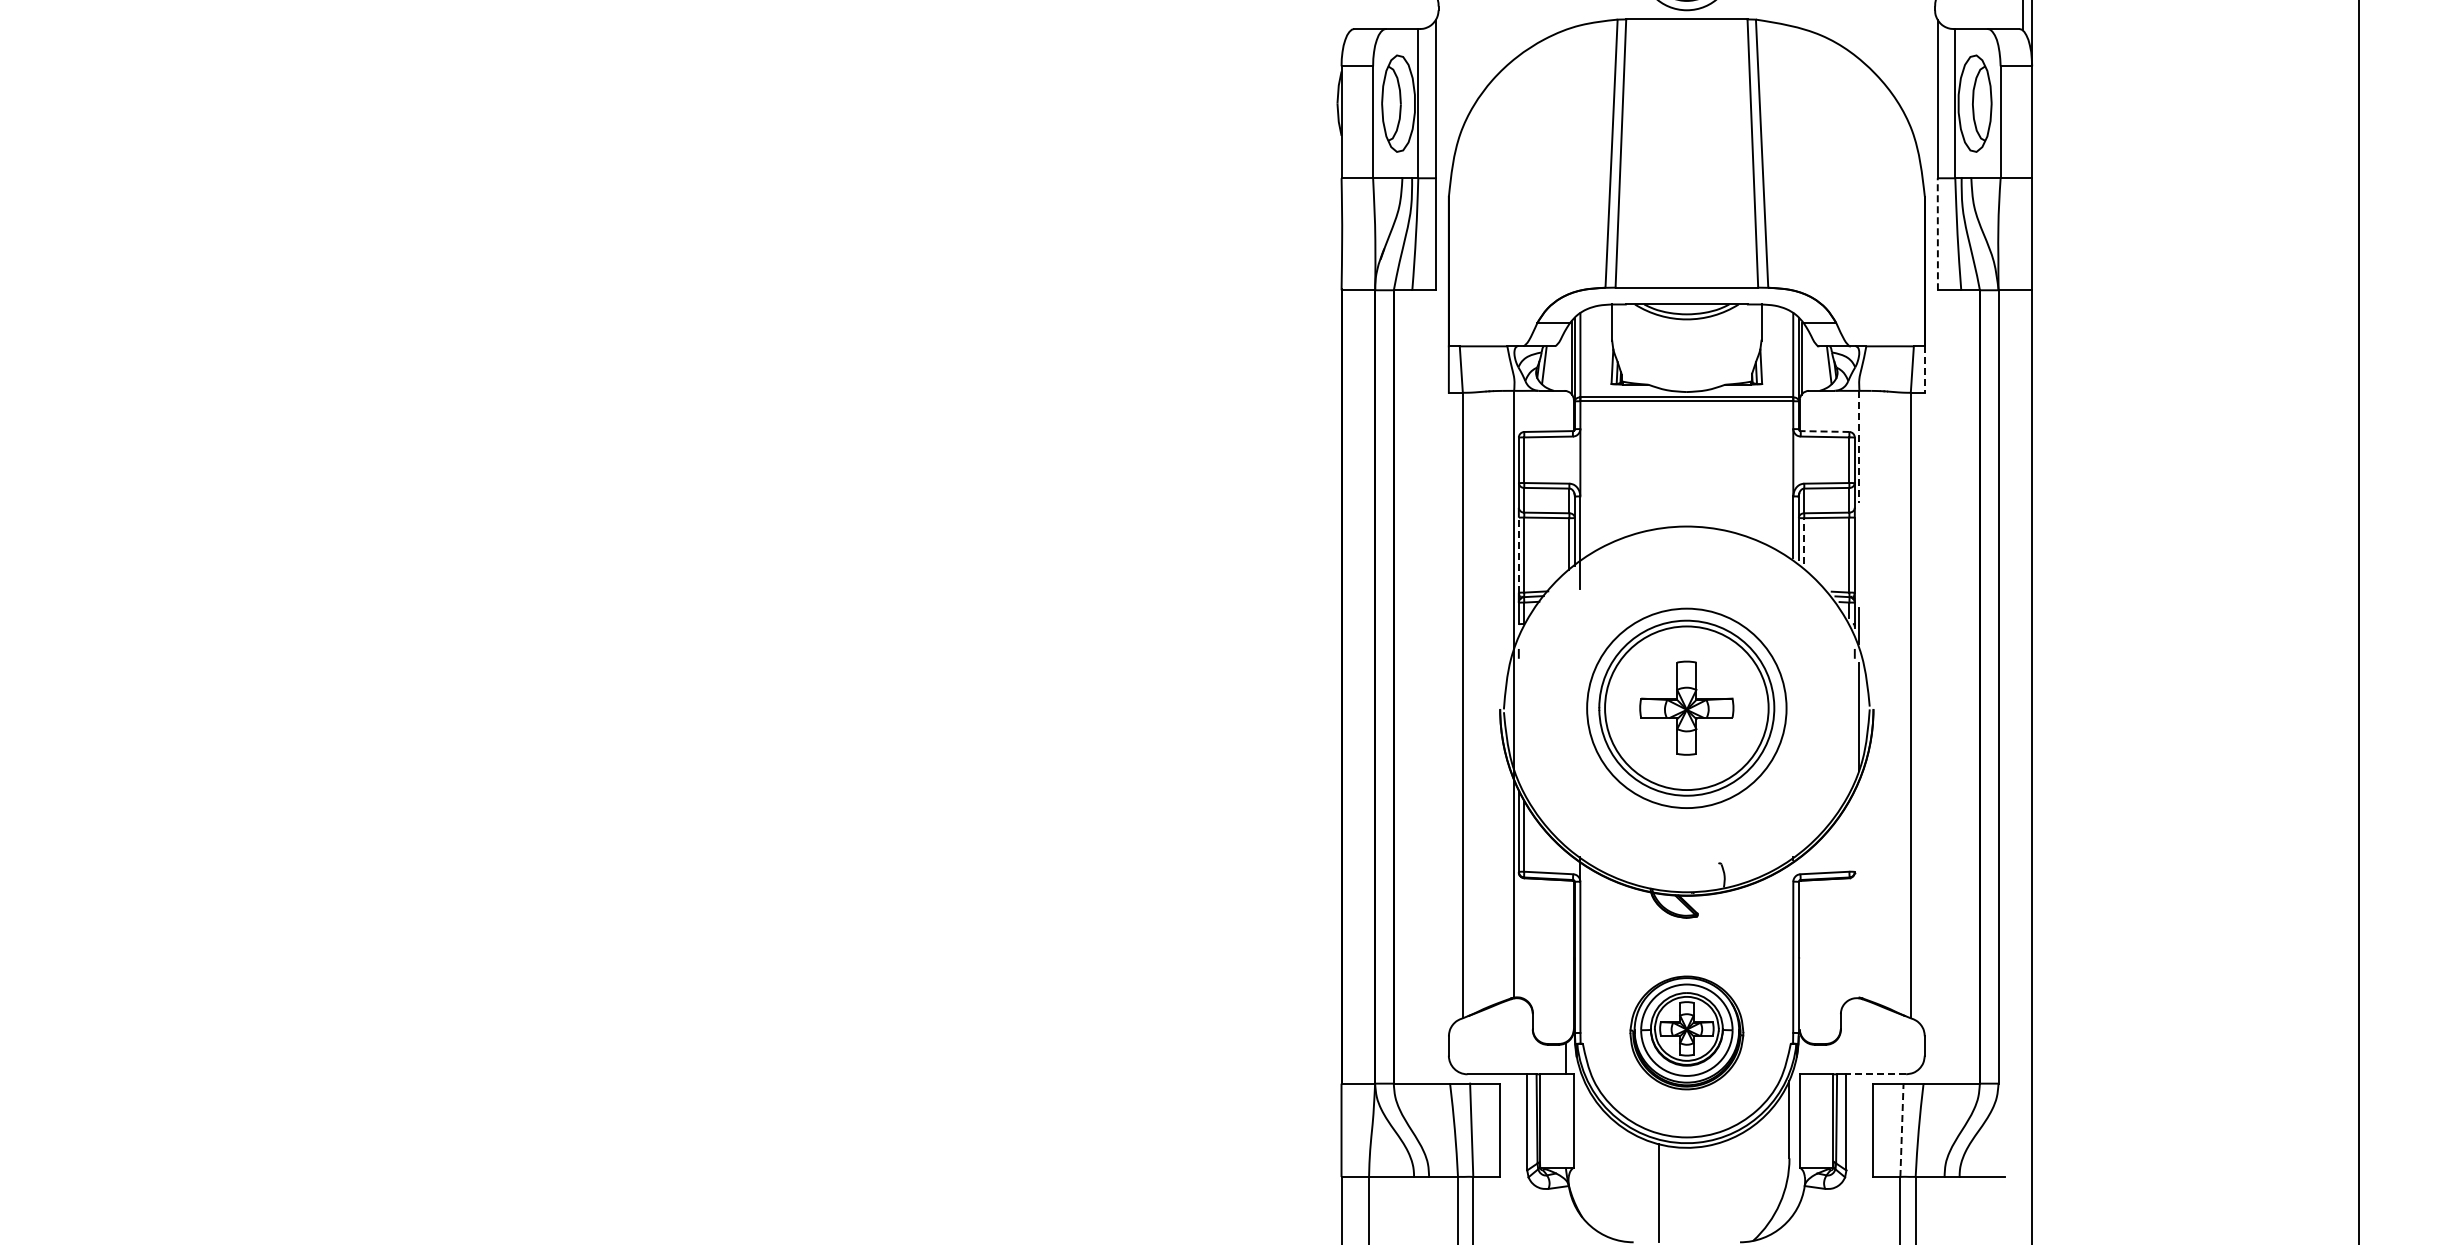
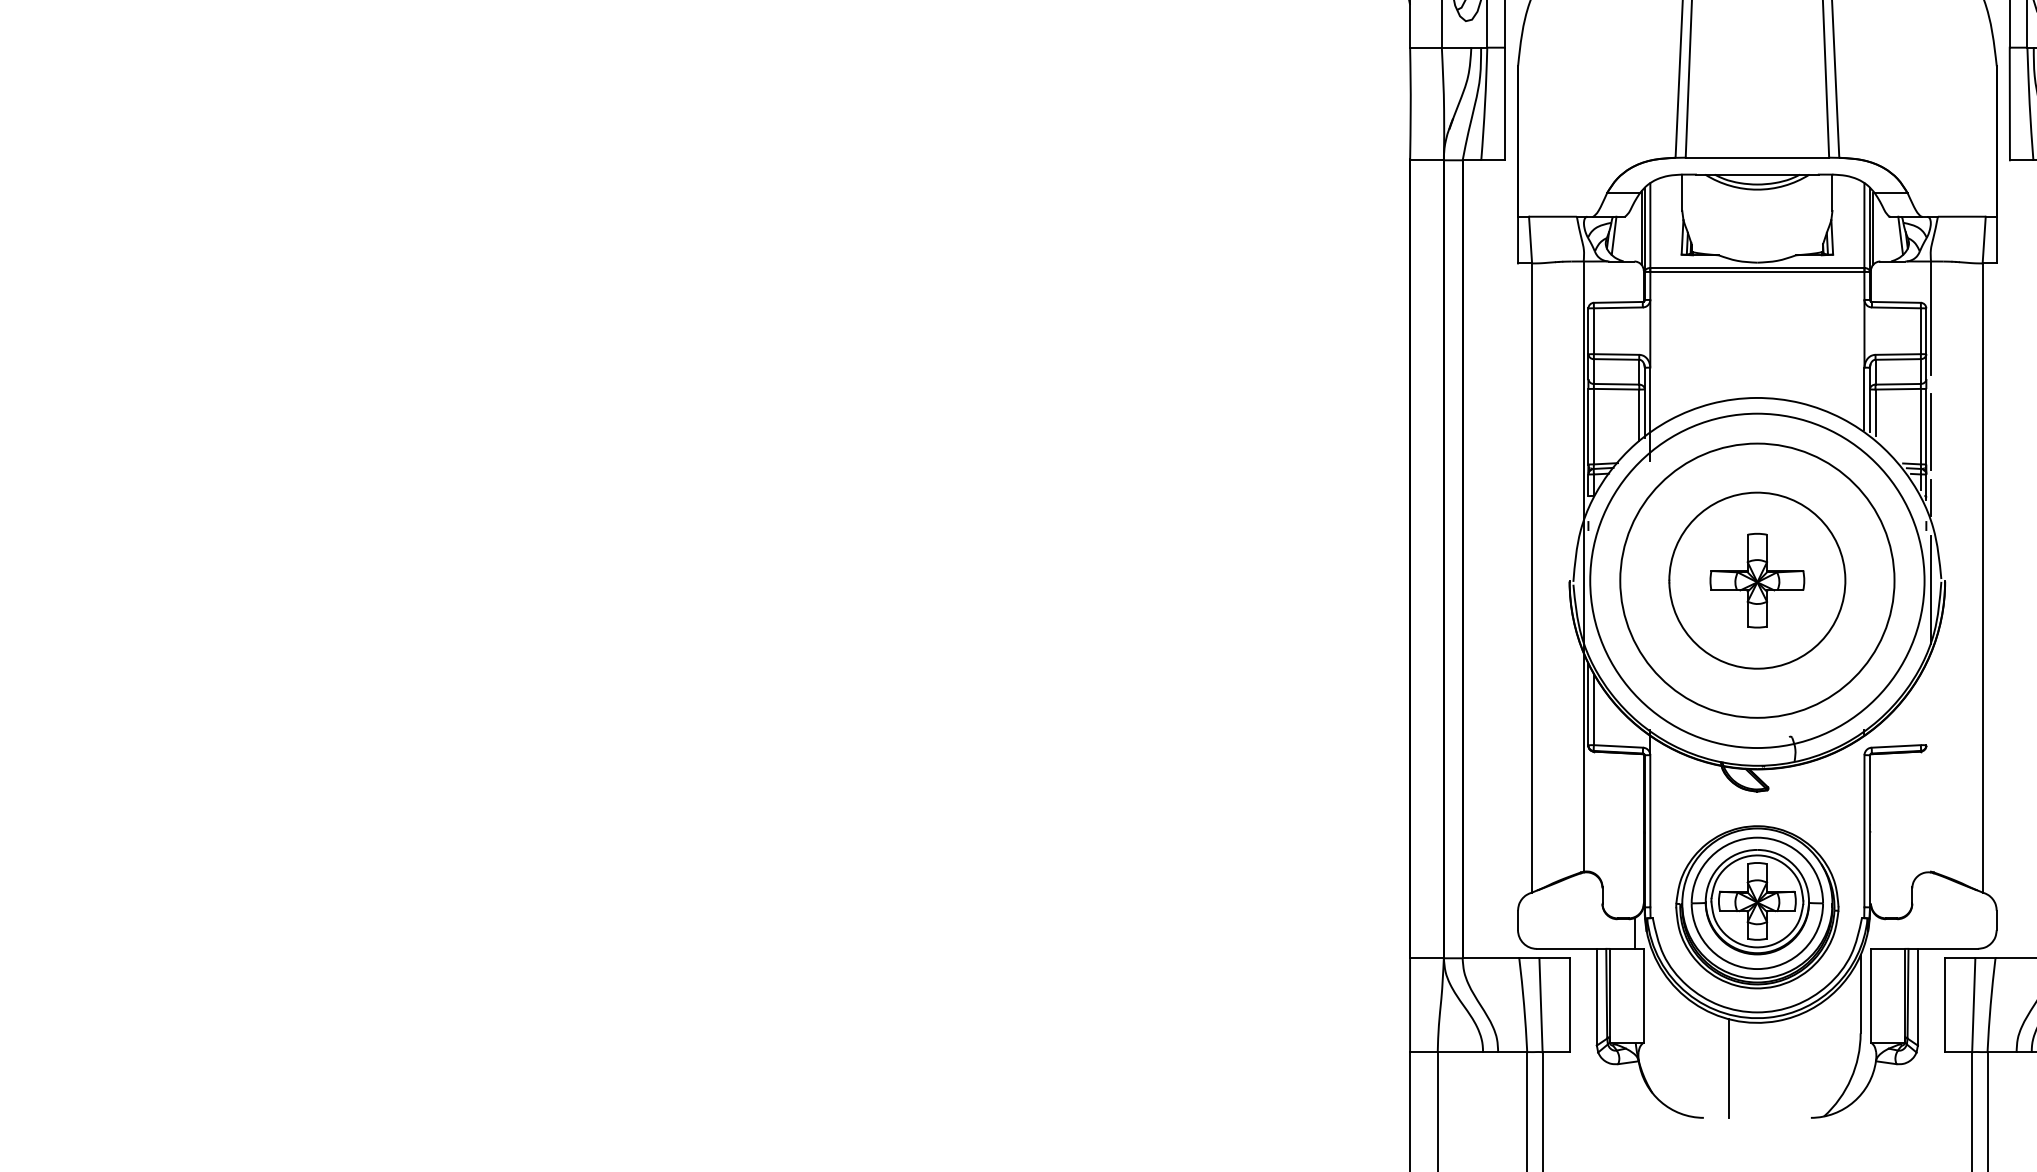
line: (1937, 234) -> (2009, 104), dashed -> solid
line: (1924, 370) -> (1996, 241), dashed -> solid
line: (1824, 431) -> (1895, 302), dashed -> solid
line: (1859, 447) -> (1931, 318), dashed -> solid
line: (1804, 540) -> (1875, 411), dashed -> solid
line: (1518, 555) -> (1588, 427), dashed -> solid
line: (1859, 560) -> (1931, 432), added
circle: (1686, 707) -> (1757, 579), size x1.67
circle: (1686, 708) -> (1757, 580), size x1.67
part: (1686, 1032) -> (1757, 906), size x1.43
line: (1876, 1074) -> (1948, 949), dashed -> solid
line: (1901, 1130) -> (1973, 1005), dashed -> solid

